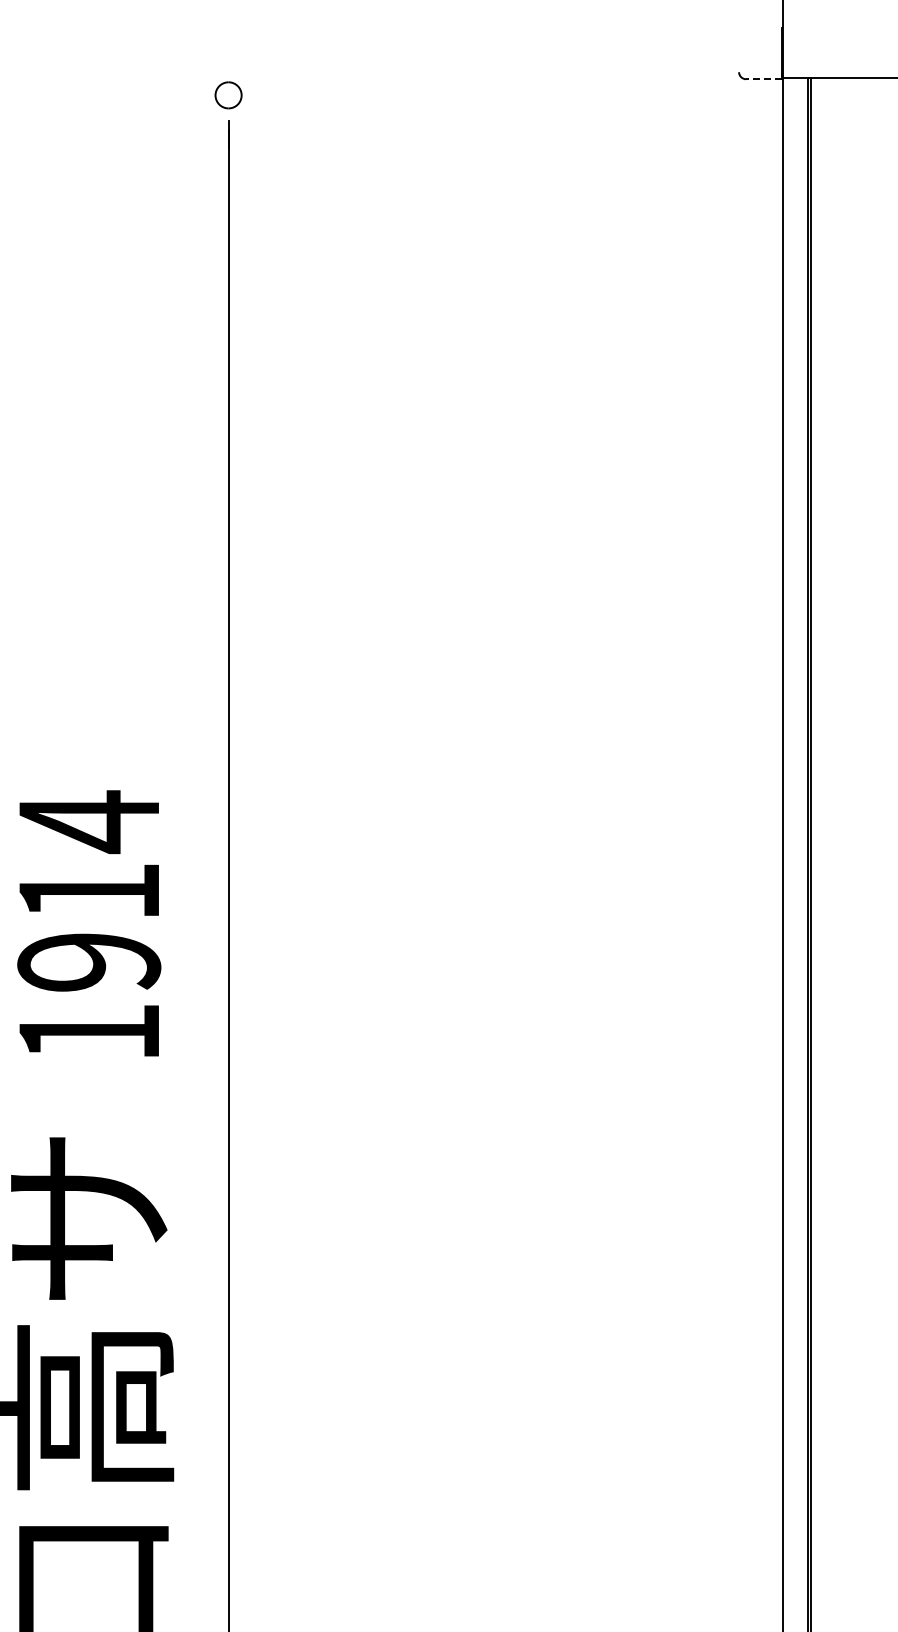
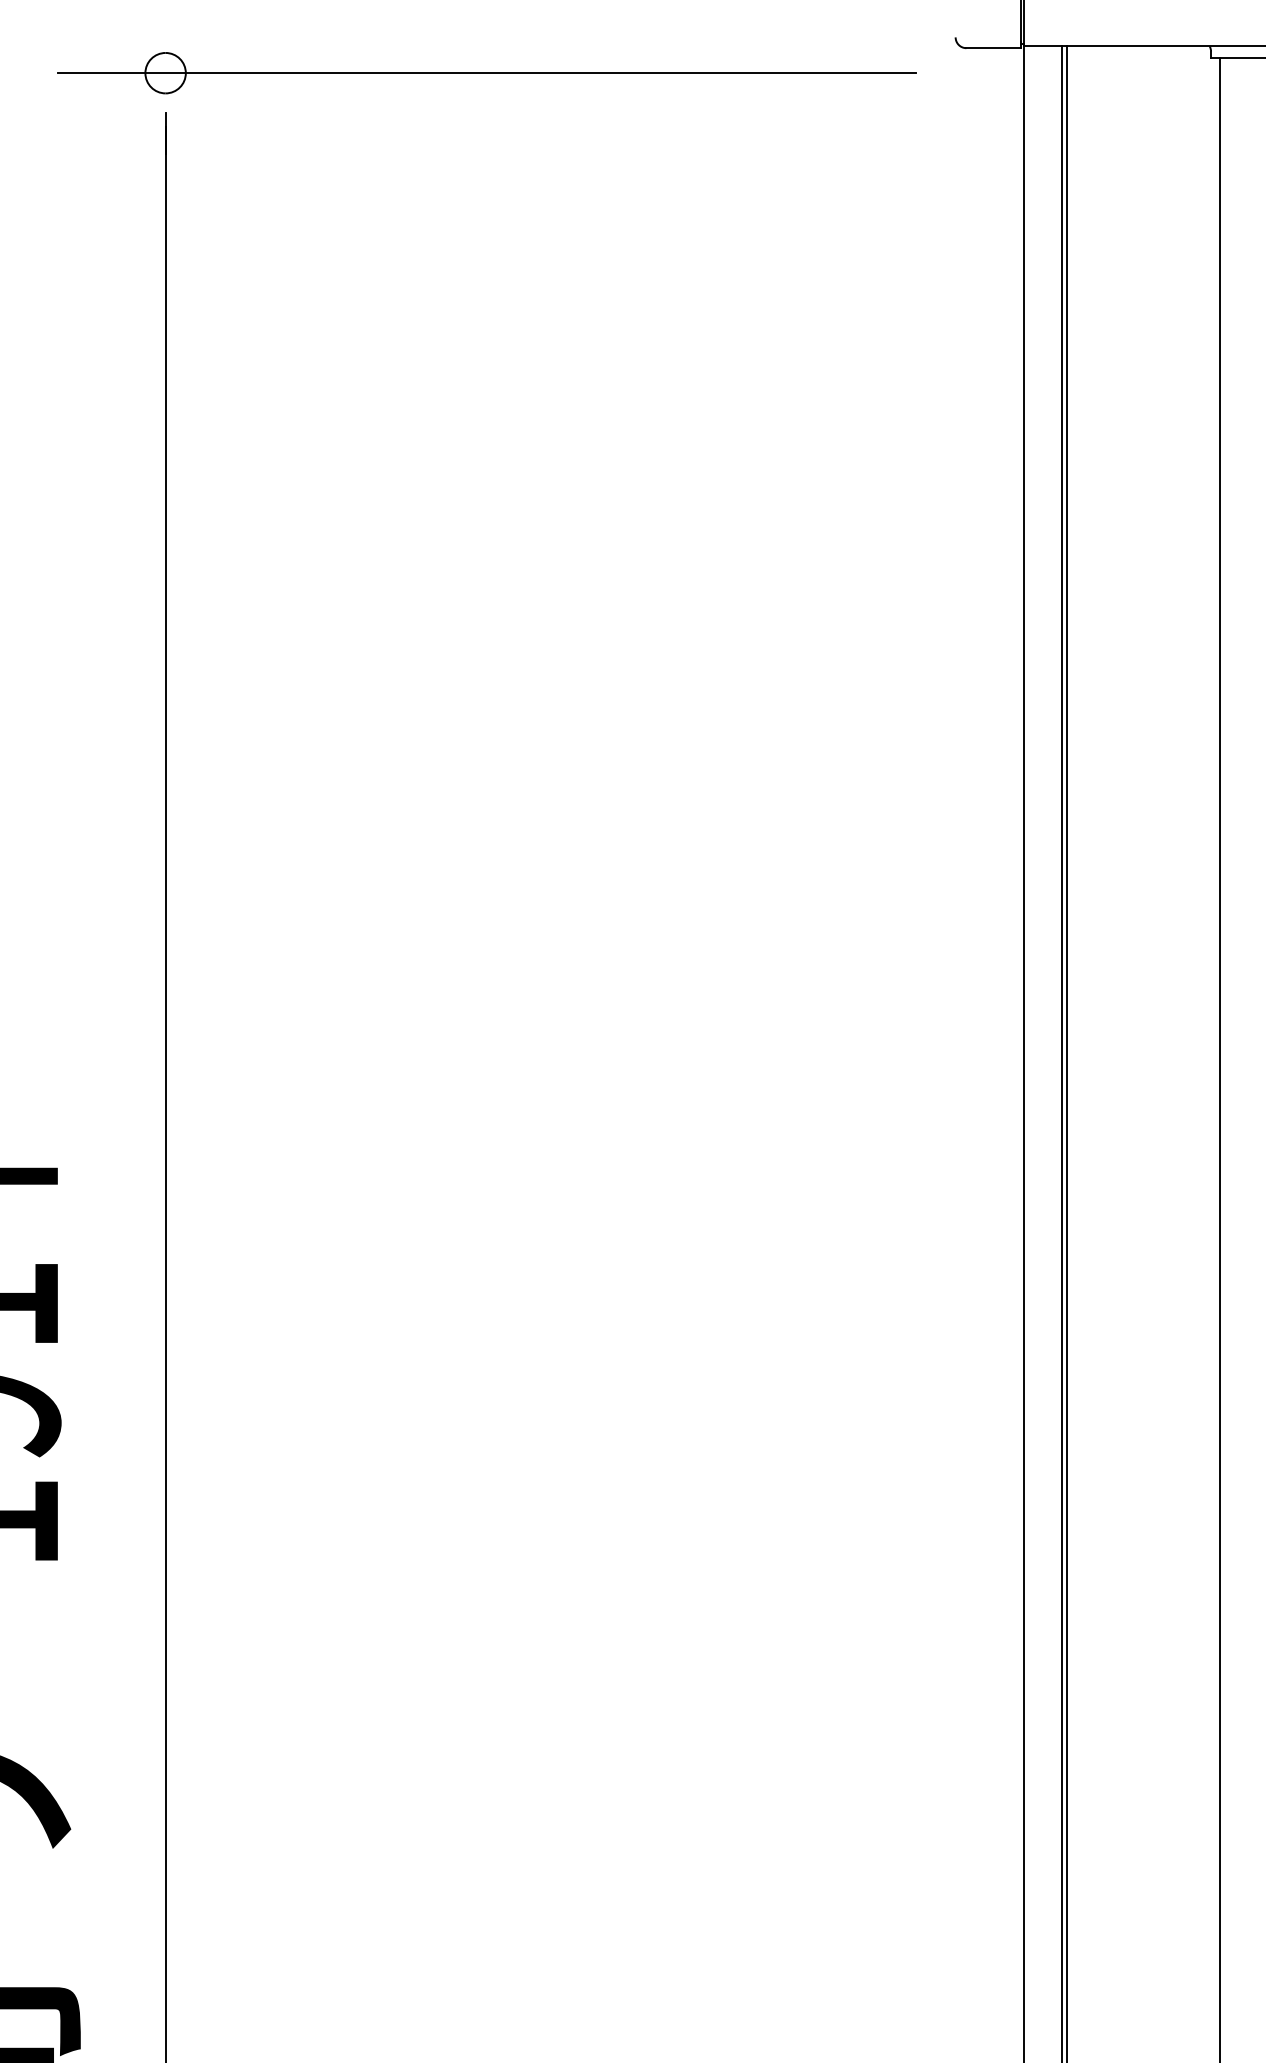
line: (763, 79) -> (993, 48), dashed -> solid
line: (435, 95) -> (485, 73), added

